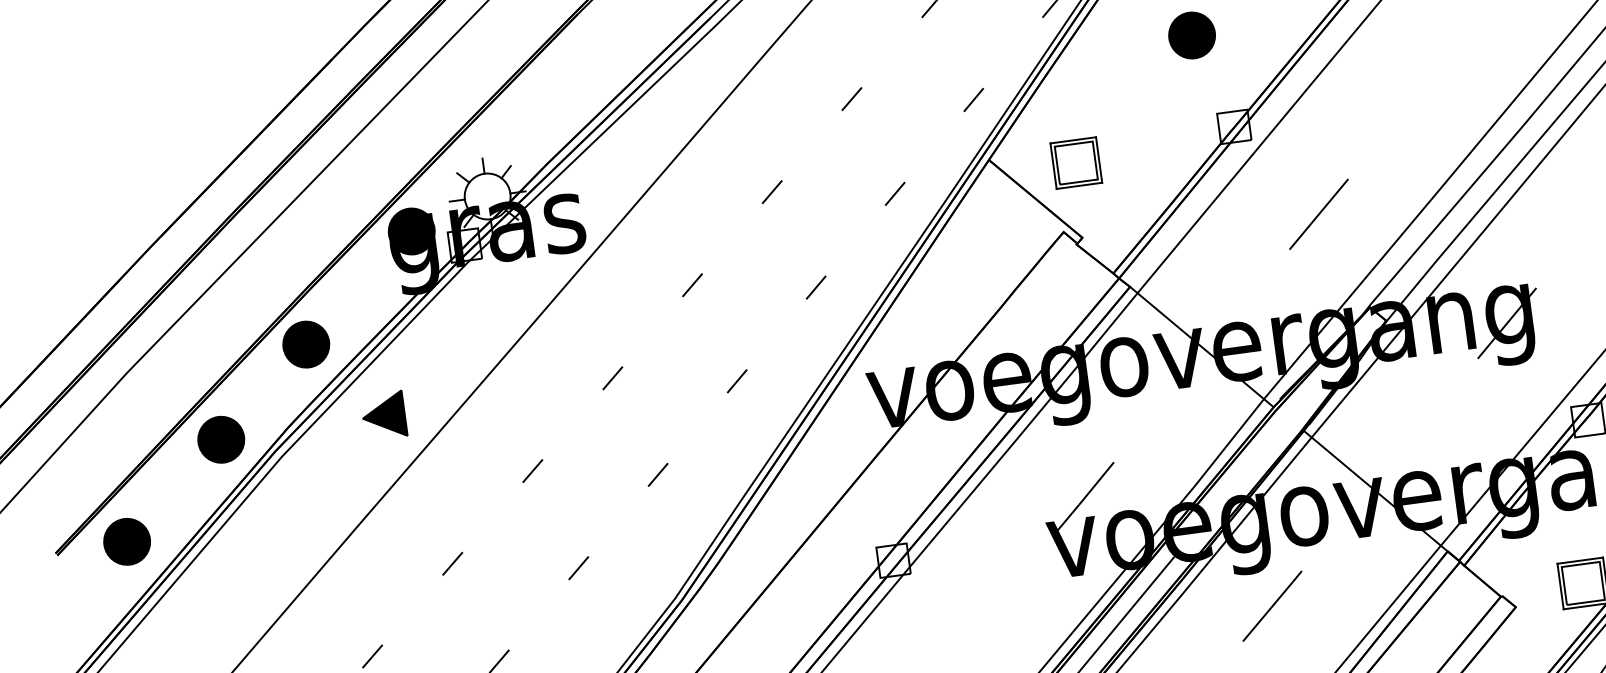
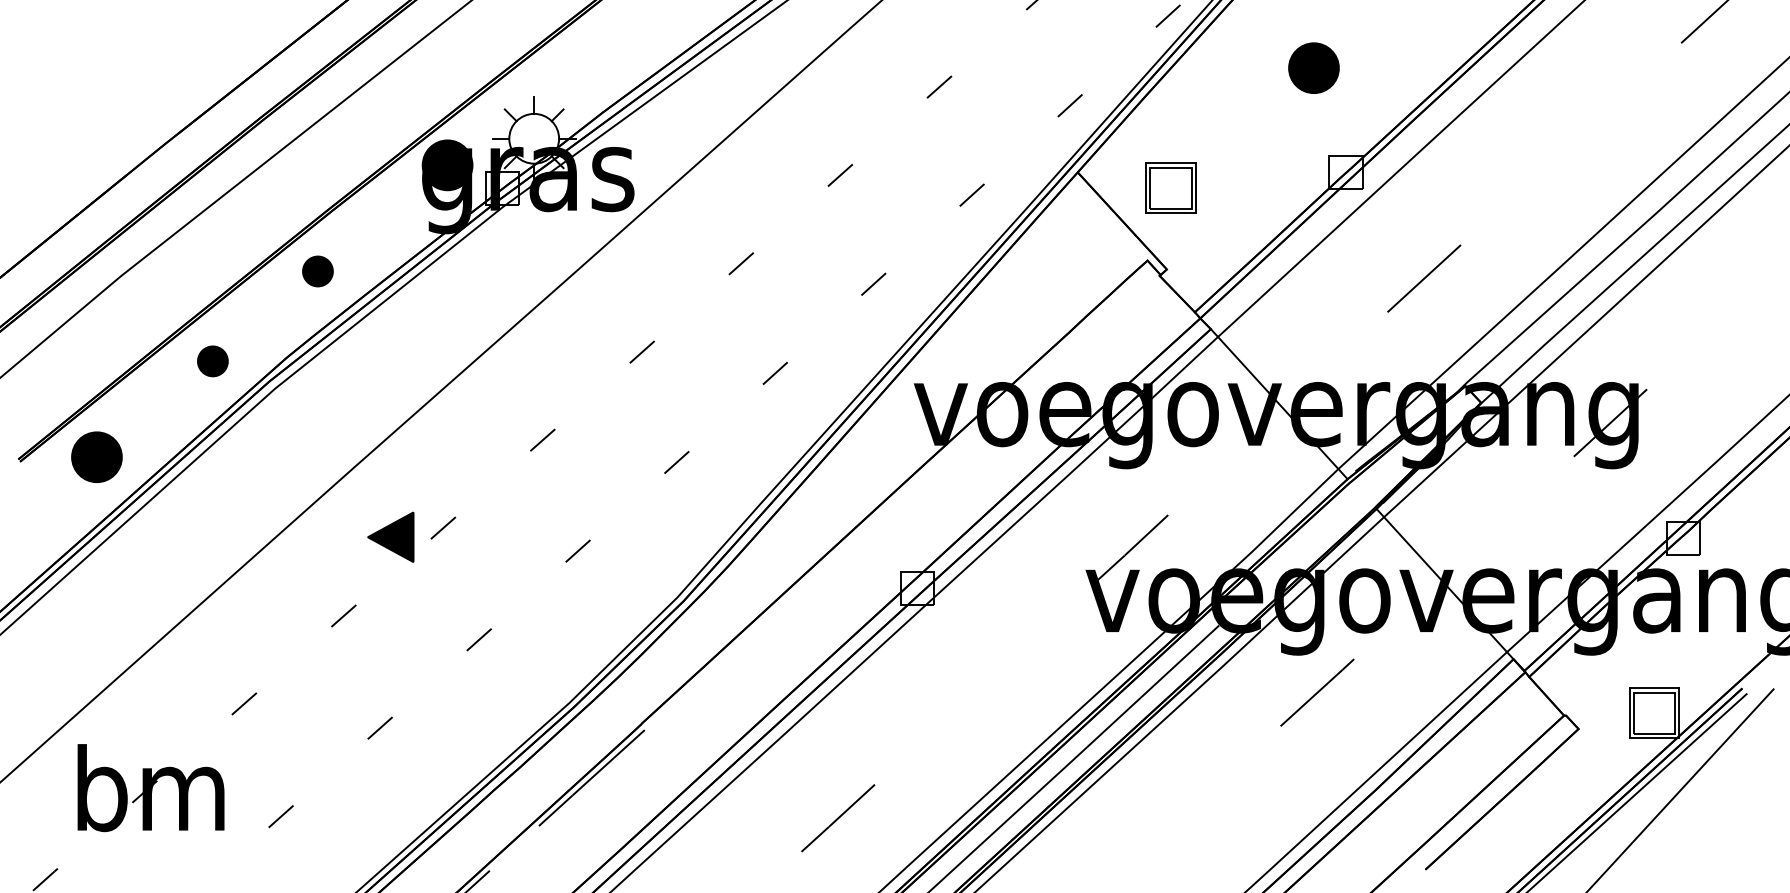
part: (305, 344) -> (317, 271), size x0.6
part: (383, 415) -> (390, 536), moved
part: (220, 439) -> (212, 361), size x0.6

